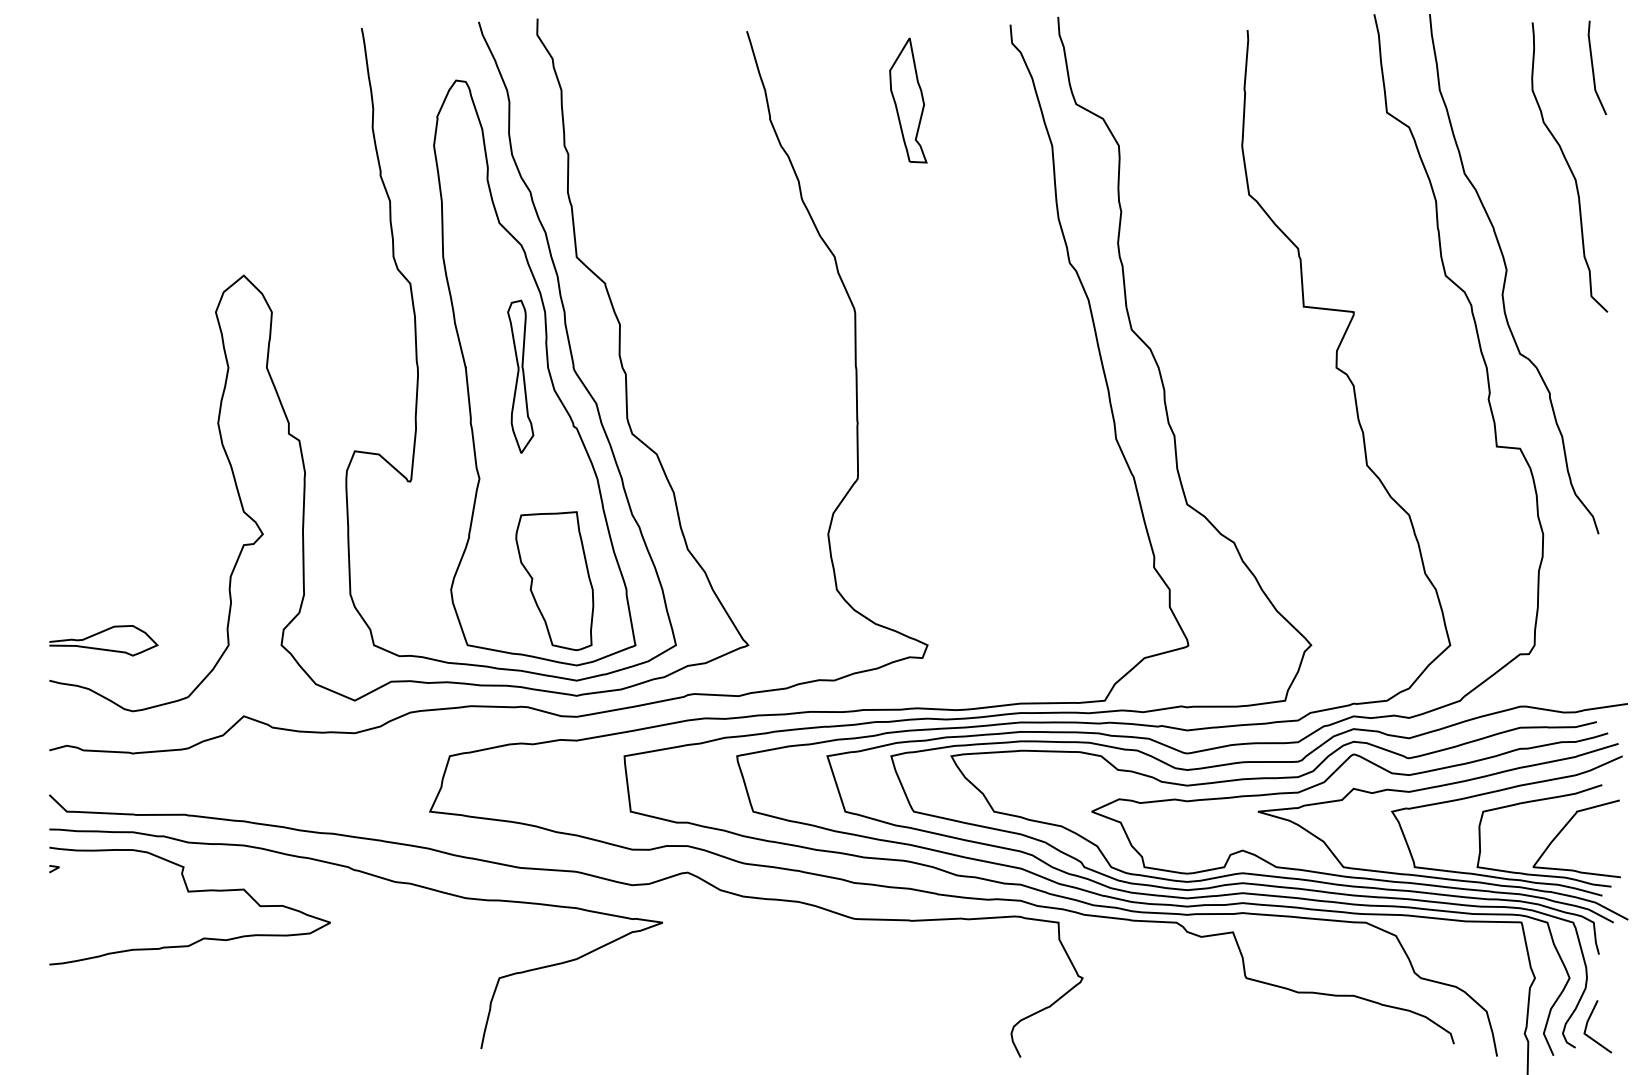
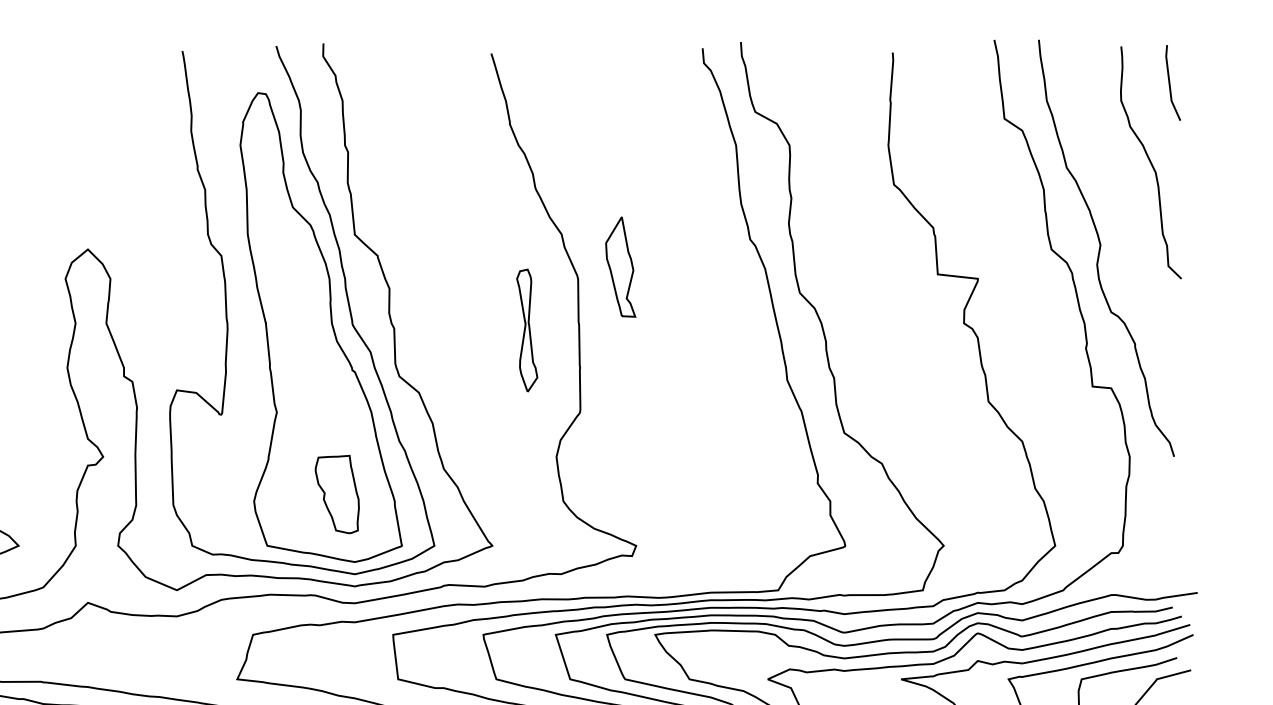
part: (908, 100) -> (620, 267), moved
part: (520, 376) -> (527, 330), moved
part: (554, 581) -> (337, 494), size x0.7

